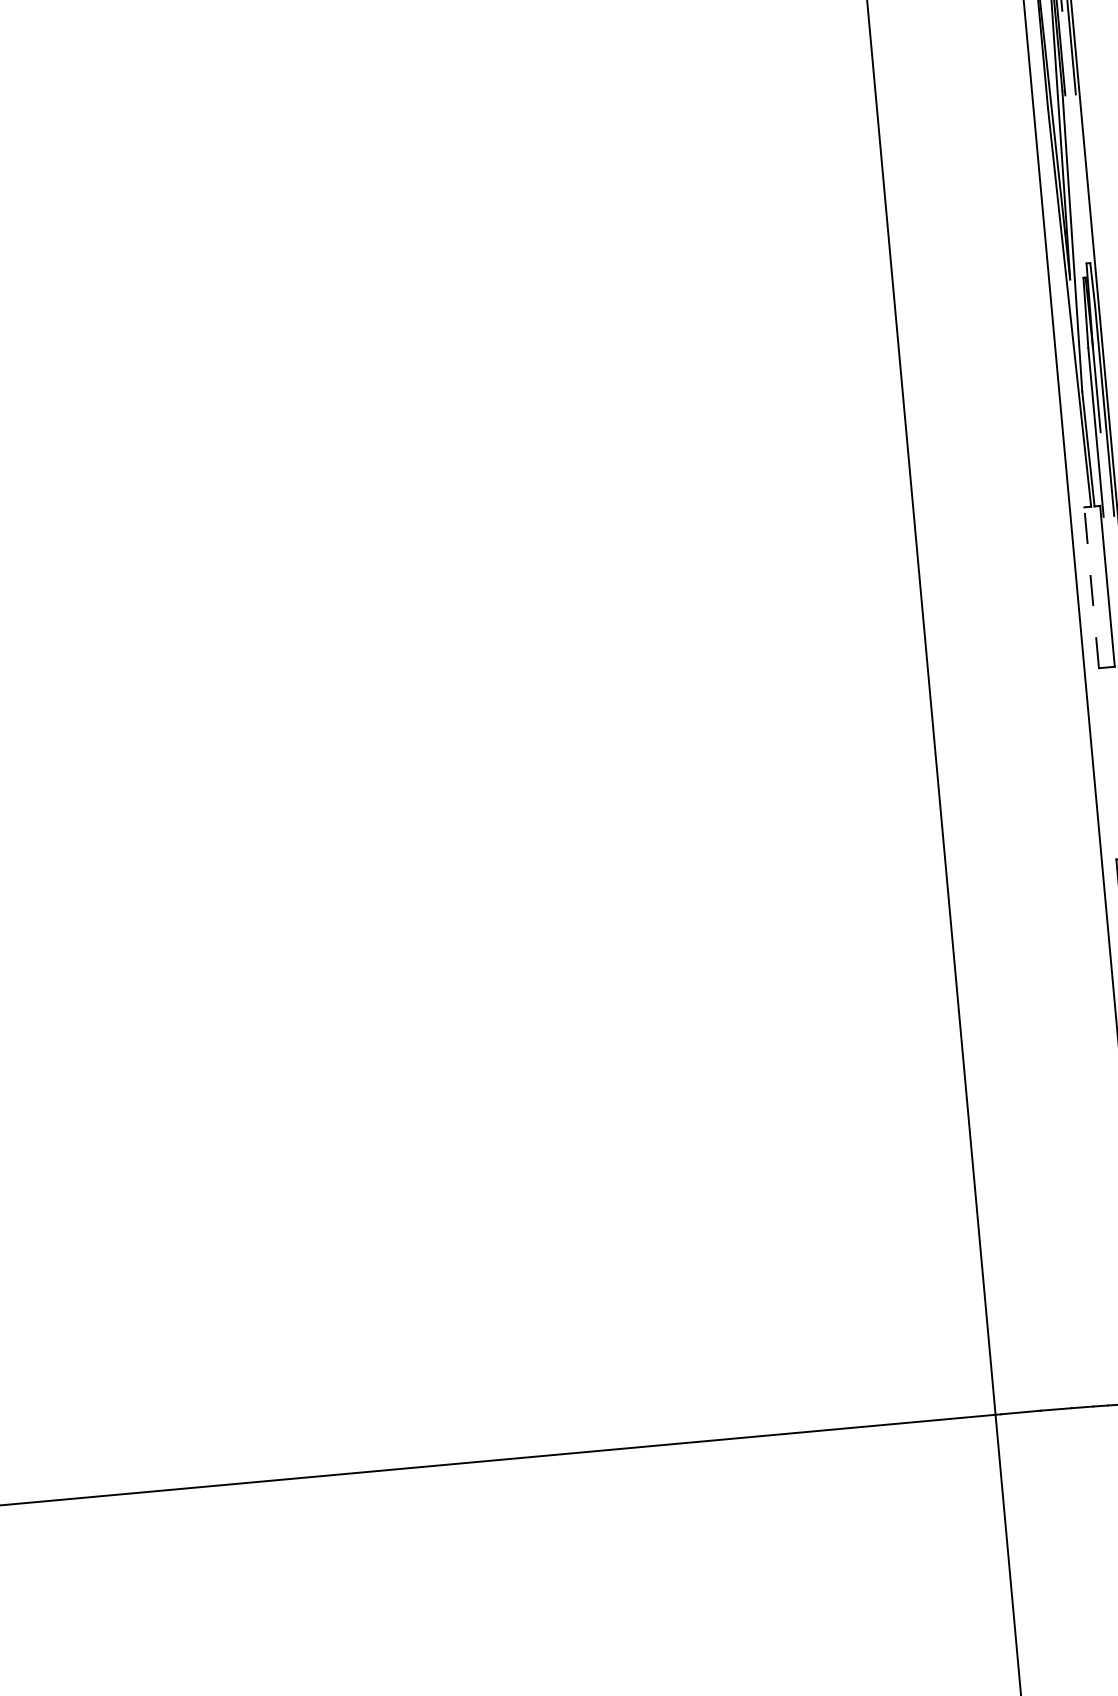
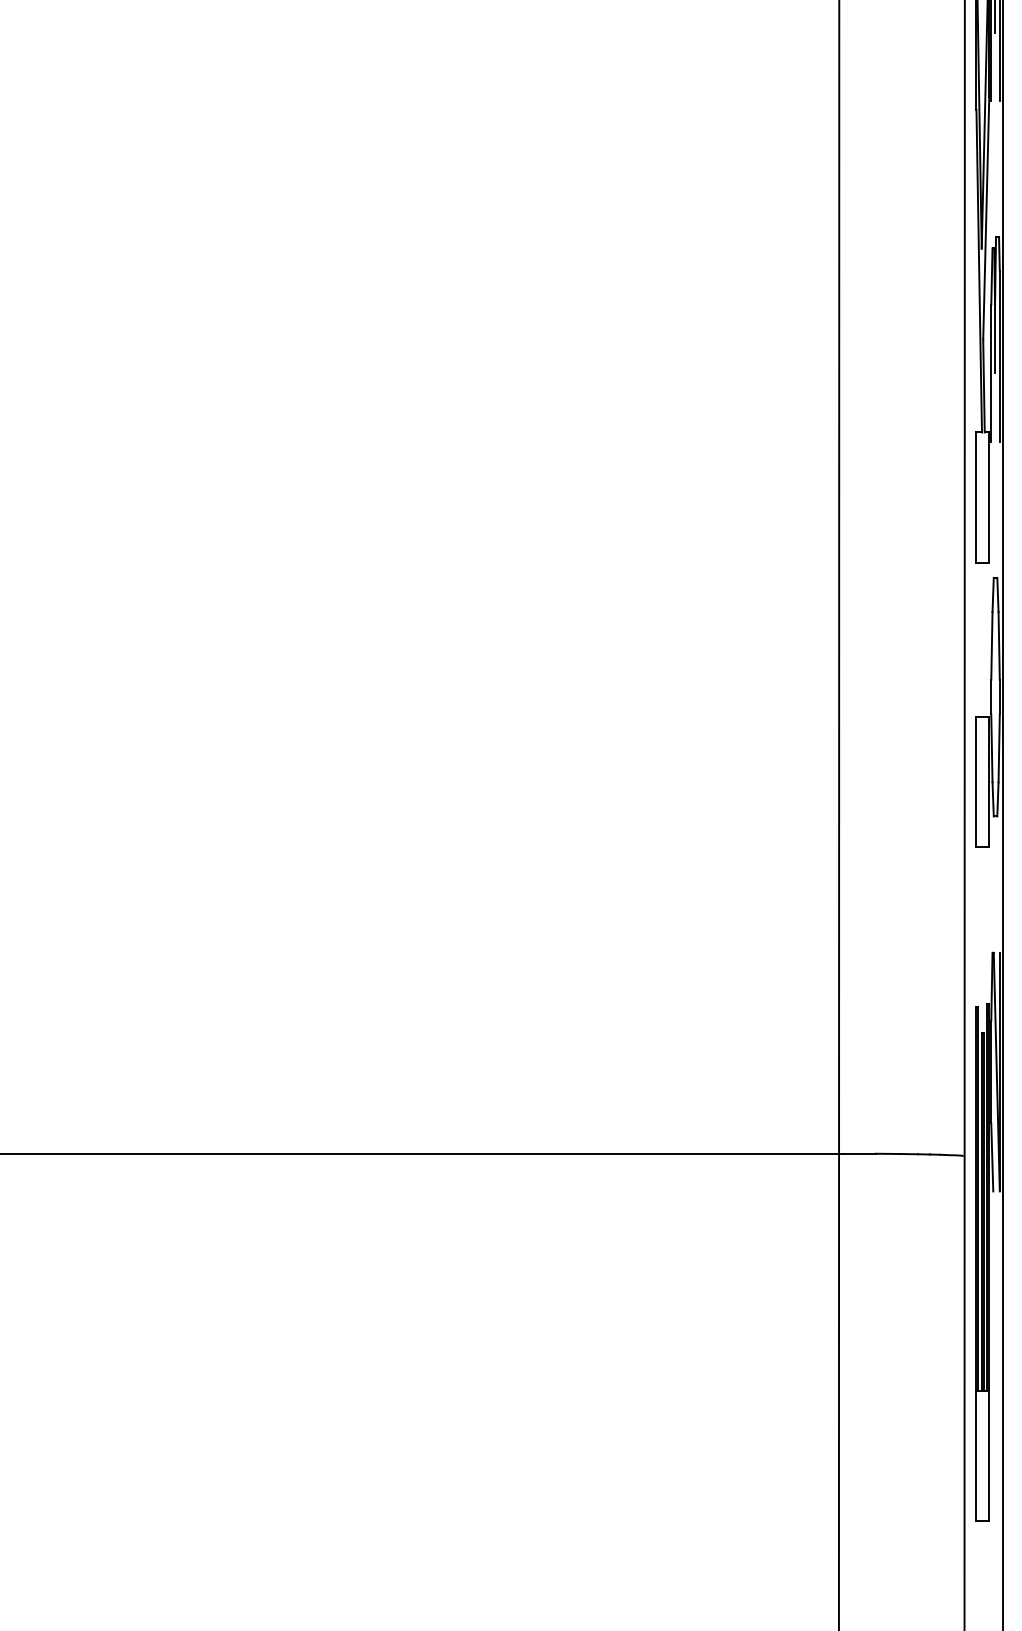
line: (1091, 587) -> (976, 497), dashed -> solid

